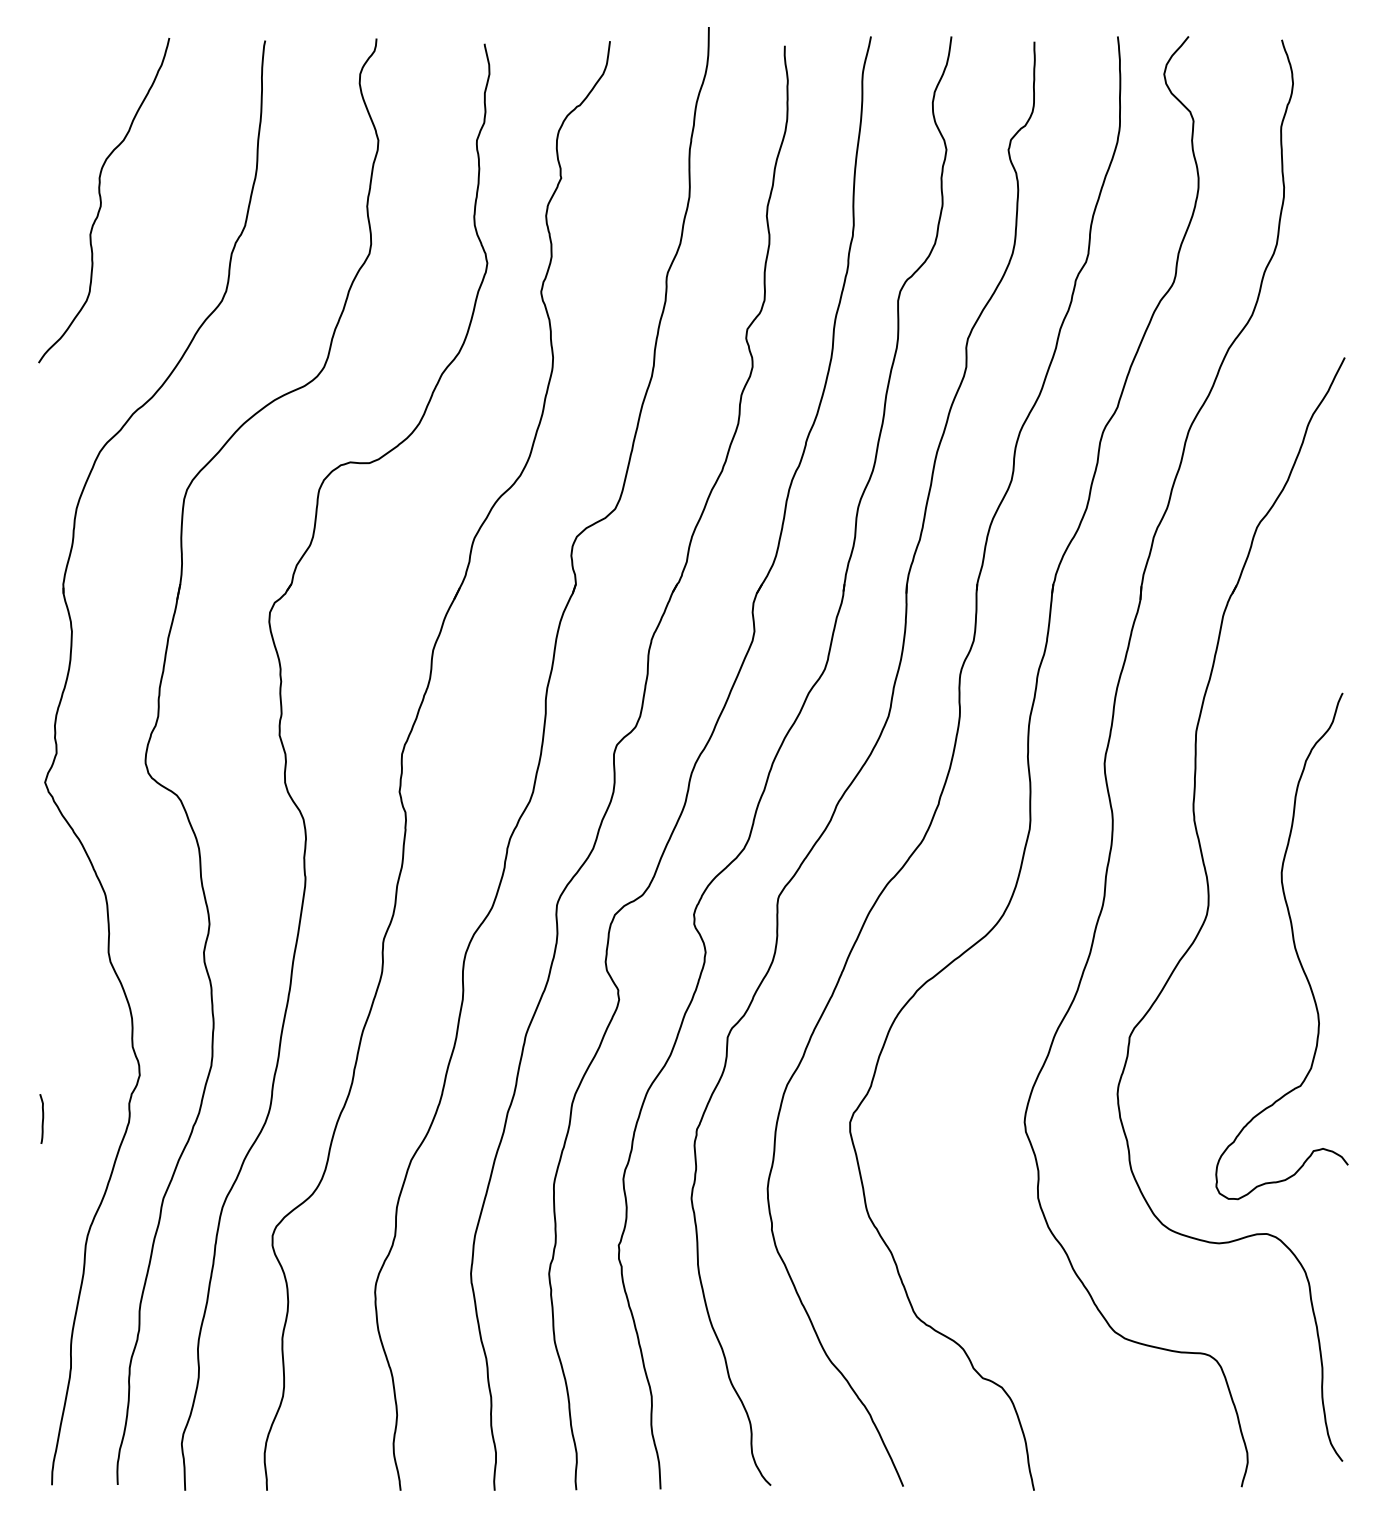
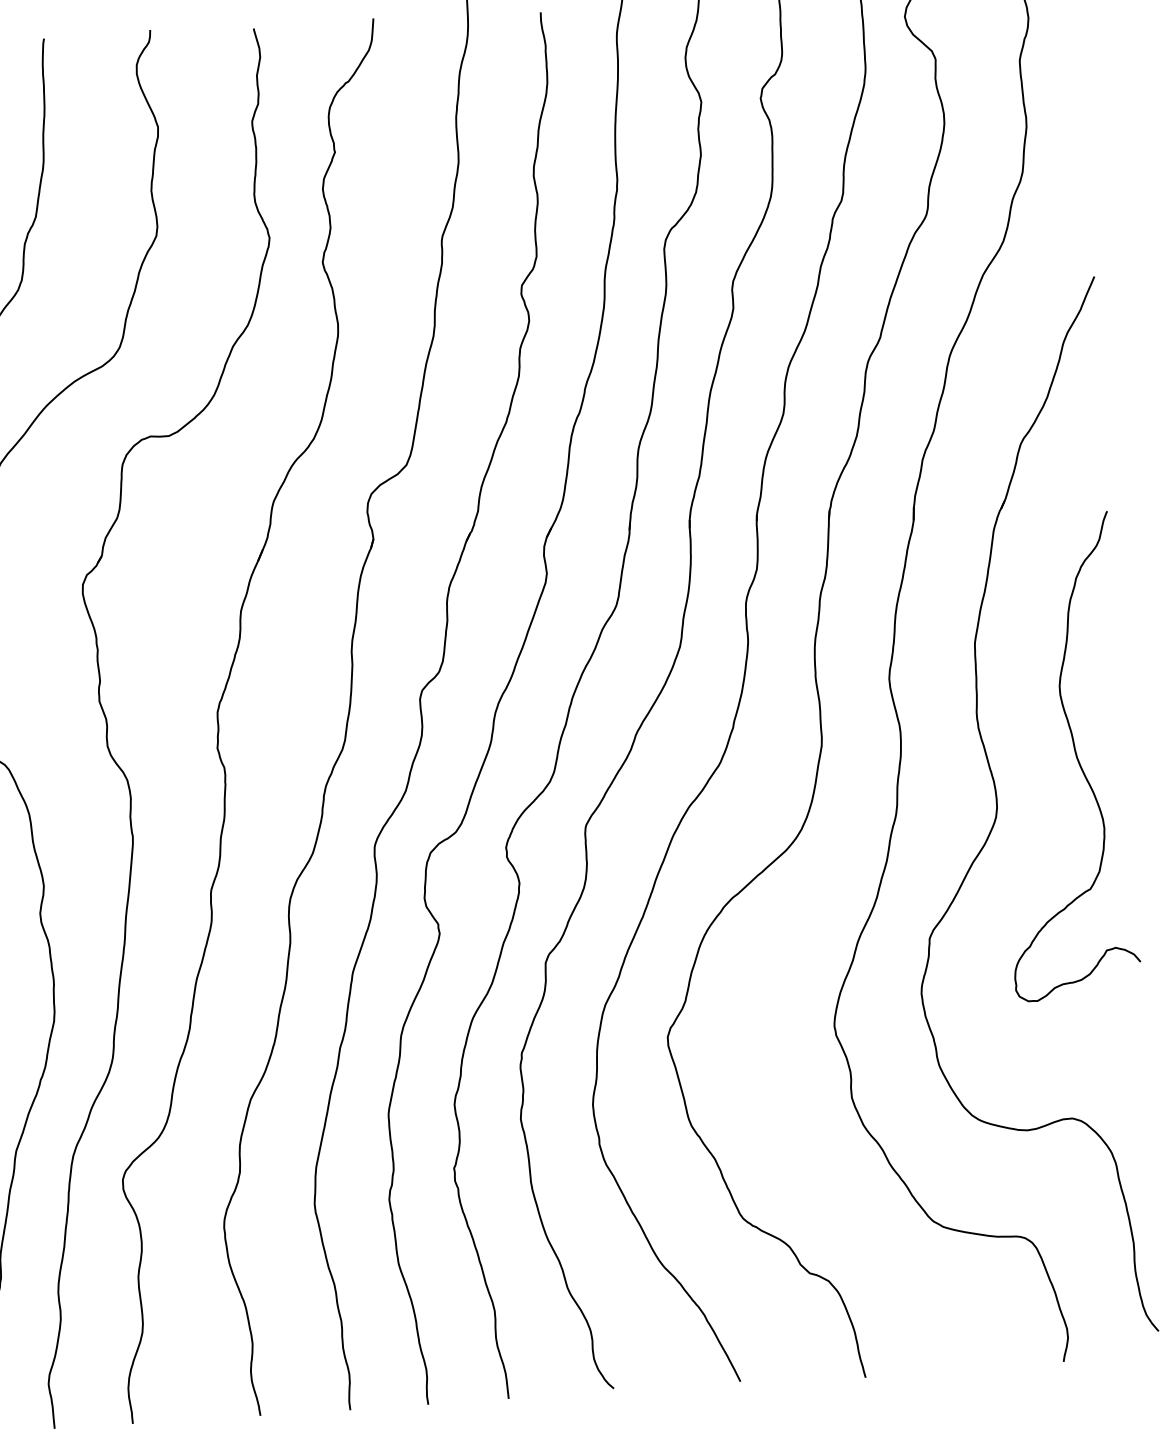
curve: (1293, 945) -> (1075, 755), moved

